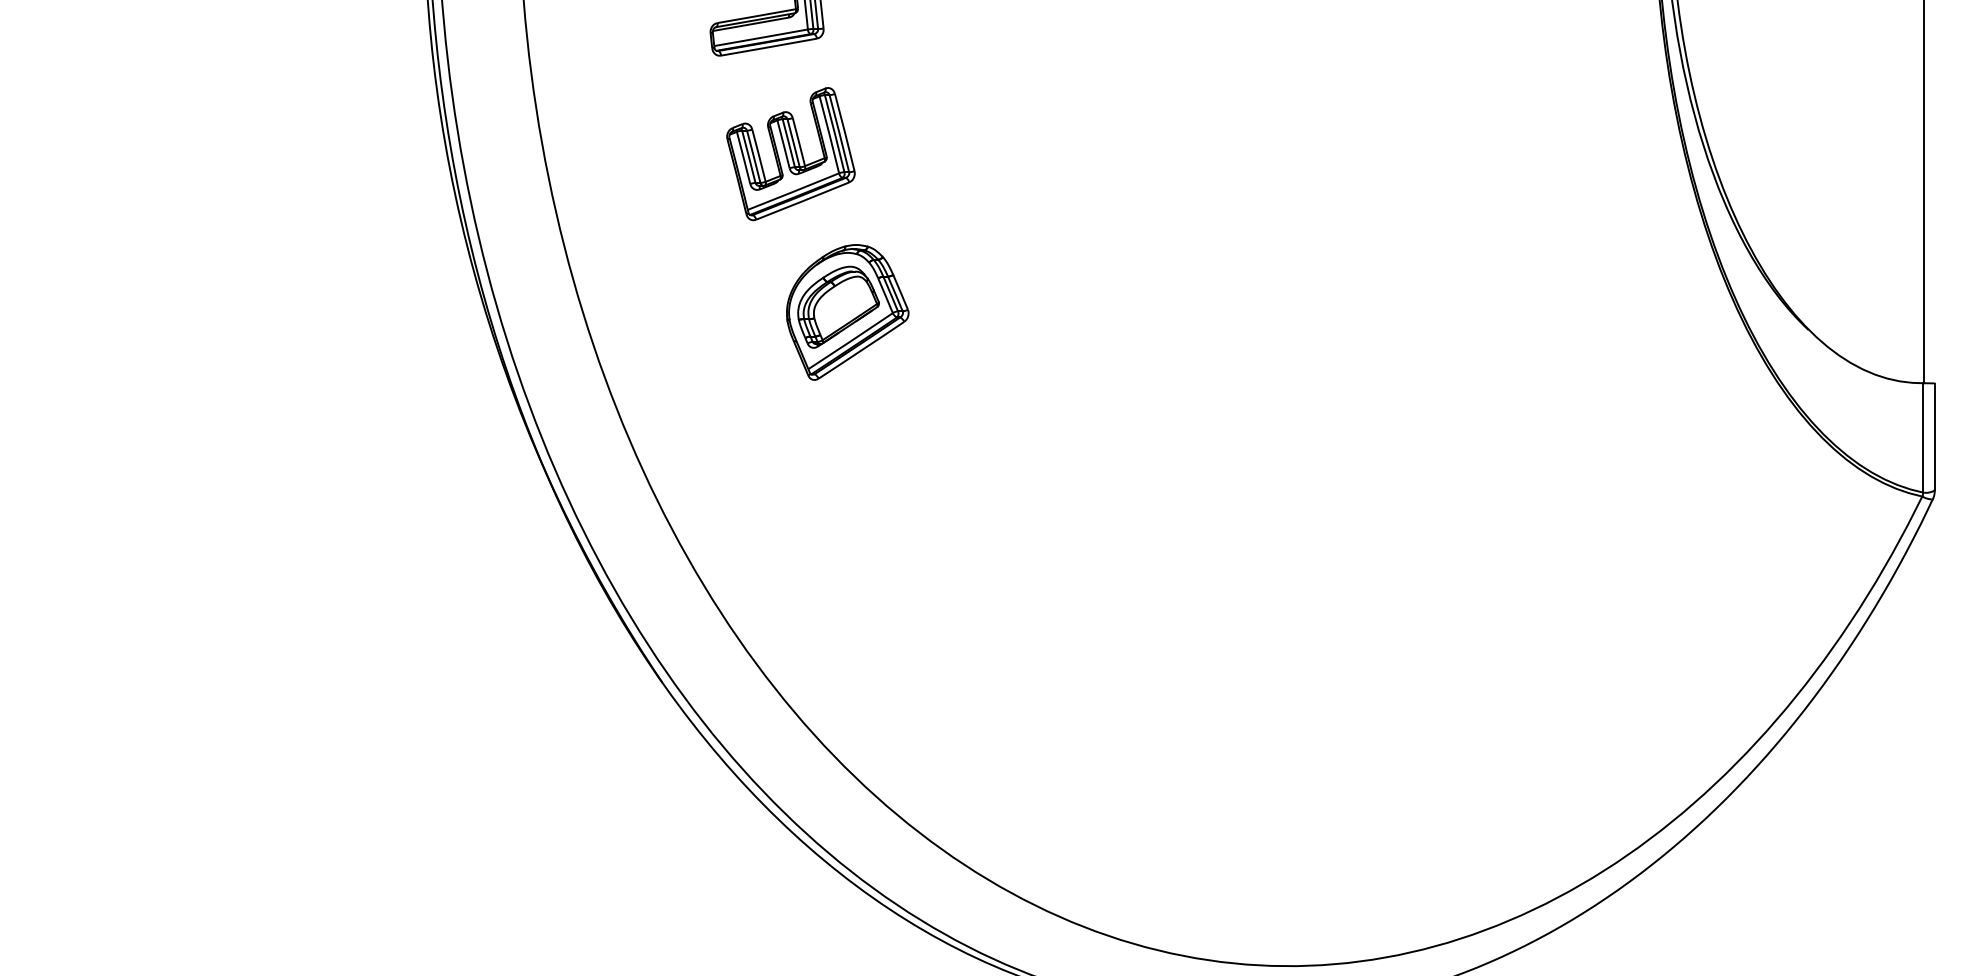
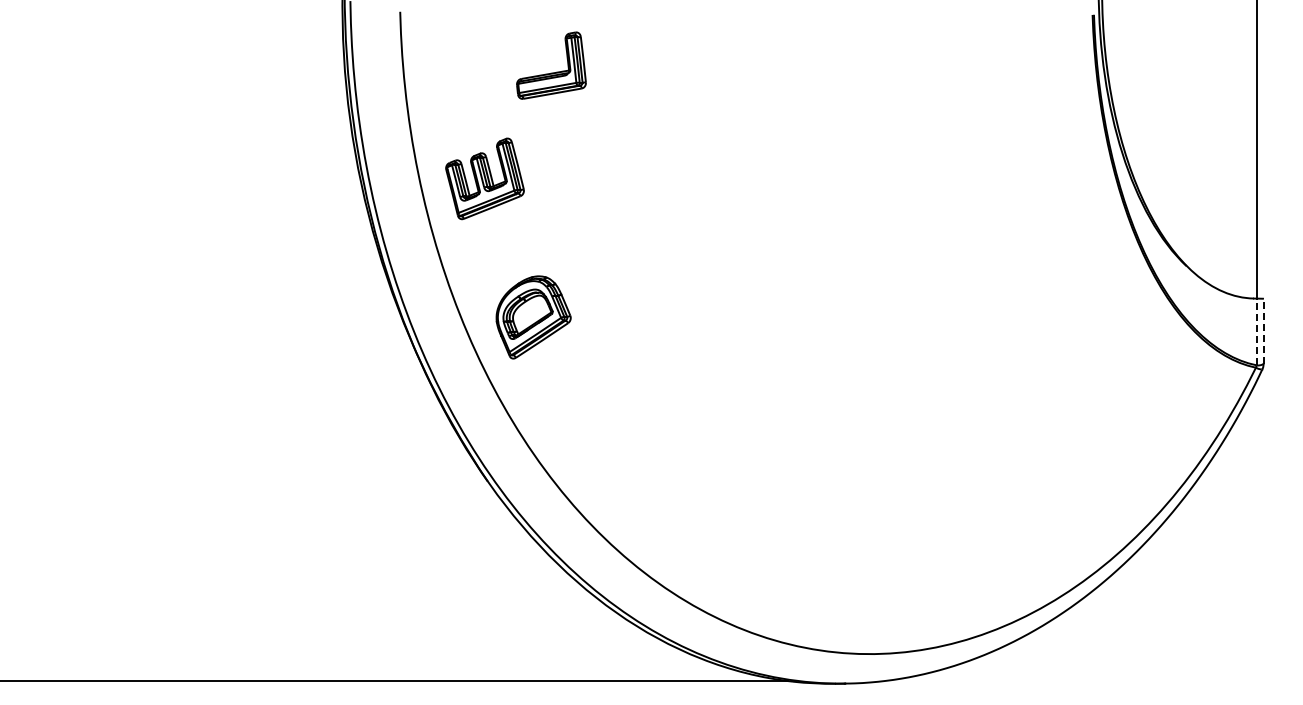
part: (790, 153) -> (484, 178), moved
part: (847, 312) -> (533, 317), moved
line: (1934, 435) -> (1263, 330), solid -> dashed
line: (1923, 437) -> (1256, 331), solid -> dashed

